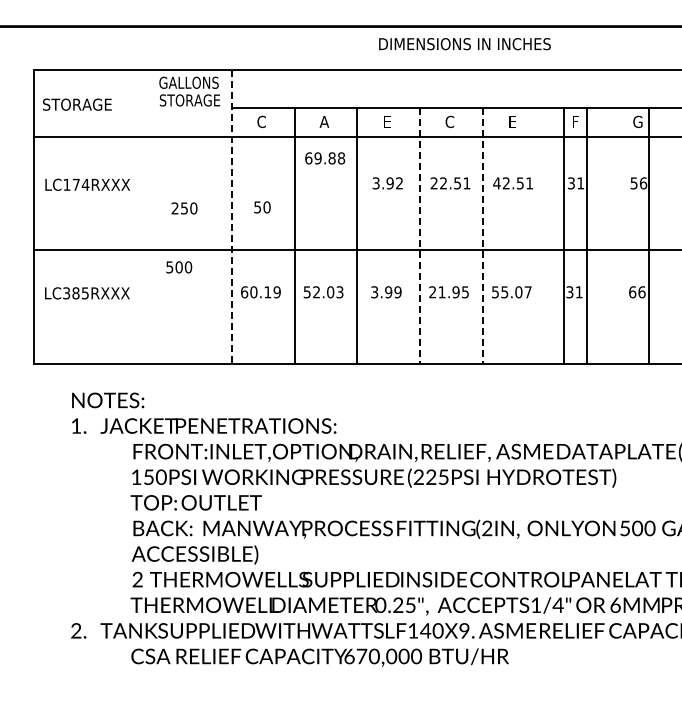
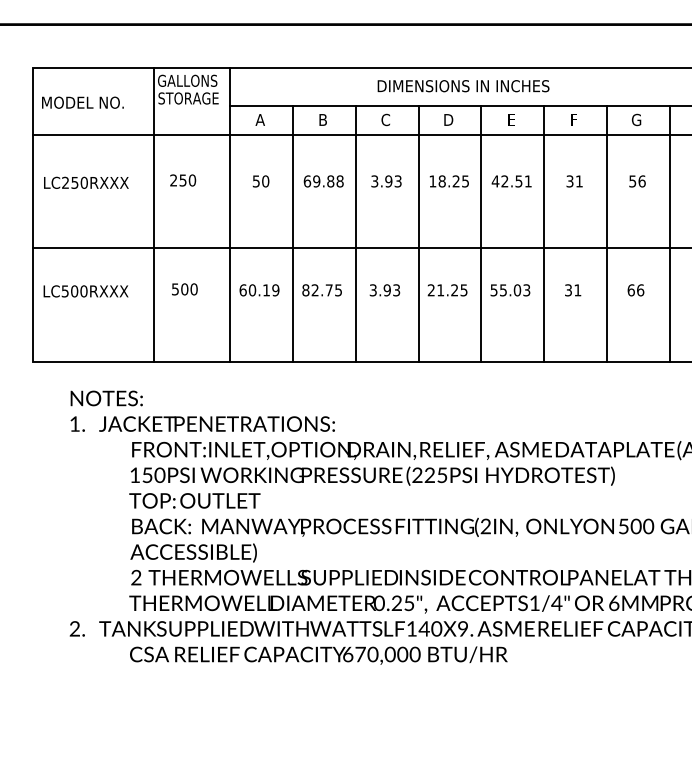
text: (464, 44) -> (463, 86), moved
text: (83, 104) -> (82, 102), STORAGE -> MODEL NO.
text: (260, 121) -> (259, 119), C -> A
text: (323, 121) -> (322, 119), A -> B
text: (386, 121) -> (385, 119), E -> C
text: (449, 121) -> (448, 119), C -> D
text: (324, 158) -> (323, 181), moved
text: (398, 183) -> (397, 181), 3.92 -> 3.93
text: (449, 183) -> (448, 181), 22.51 -> 18.25
text: (76, 184) -> (75, 182), LC174RXXX -> LC250RXXX
text: (261, 207) -> (260, 181), moved
text: (184, 208) -> (183, 180), moved
line: (154, 216) -> (153, 214), added
line: (231, 217) -> (230, 215), dashed -> solid
line: (419, 236) -> (418, 234), dashed -> solid
line: (482, 236) -> (481, 234), dashed -> solid
line: (563, 236) -> (606, 234), moved
line: (587, 236) -> (544, 234), moved
line: (648, 236) -> (669, 234), moved
text: (178, 267) -> (184, 289), moved
text: (322, 292) -> (321, 290), 52.03 -> 82.75
text: (397, 292) -> (396, 290), 3.99 -> 3.93
text: (455, 292) -> (454, 290), 21.95 -> 21.25
text: (527, 292) -> (526, 290), 55.07 -> 55.03
text: (75, 293) -> (74, 291), LC385RXXX -> LC500RXXX

